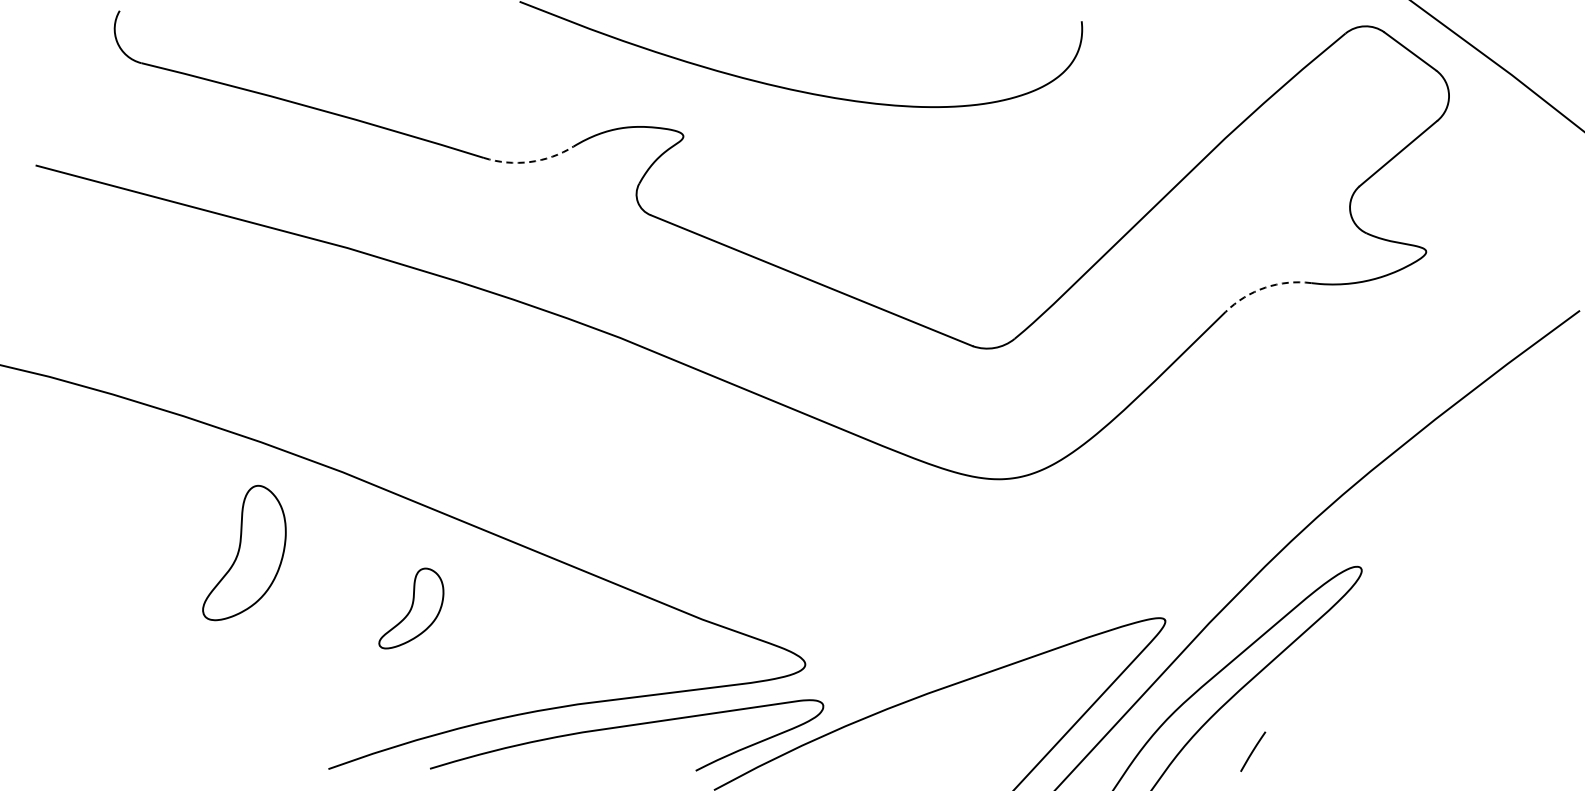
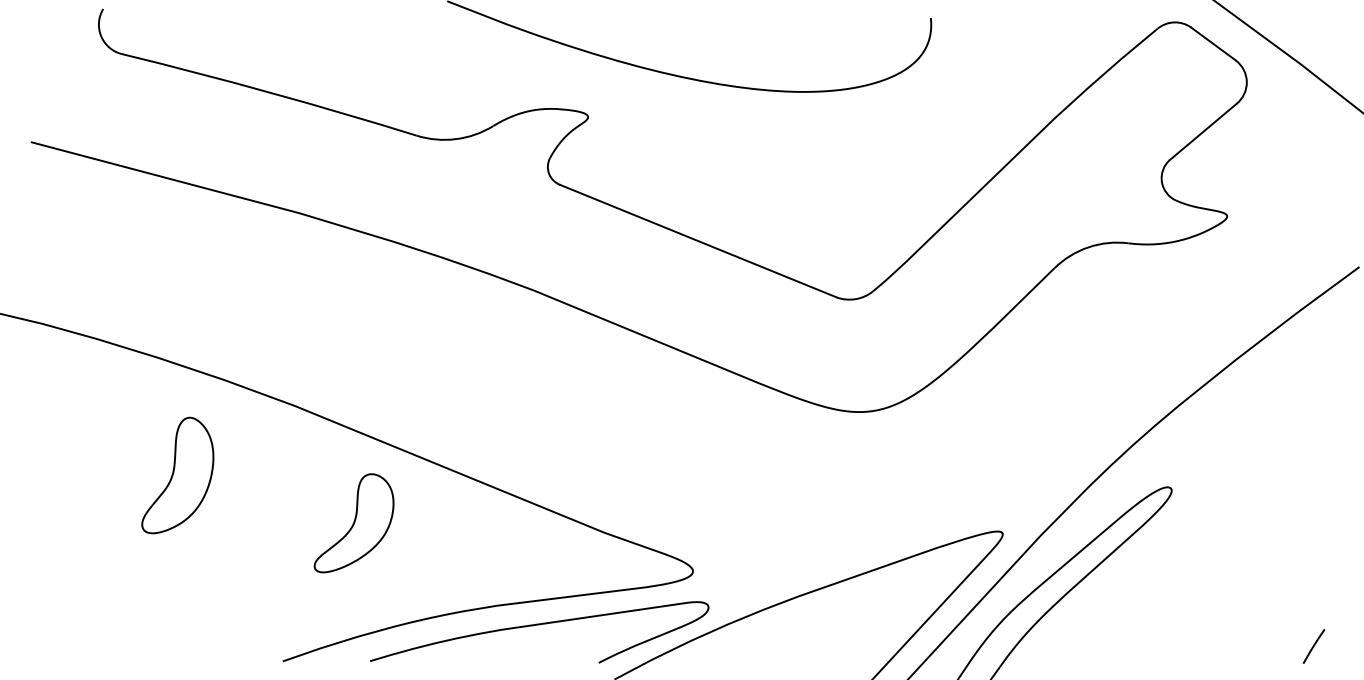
arc: (529, 162) -> (455, 139), dashed -> solid
arc: (1265, 287) -> (1088, 247), dashed -> solid
part: (244, 552) -> (177, 475), moved
part: (411, 608) -> (354, 523), size x1.43
line: (1253, 751) -> (1314, 646), moved

